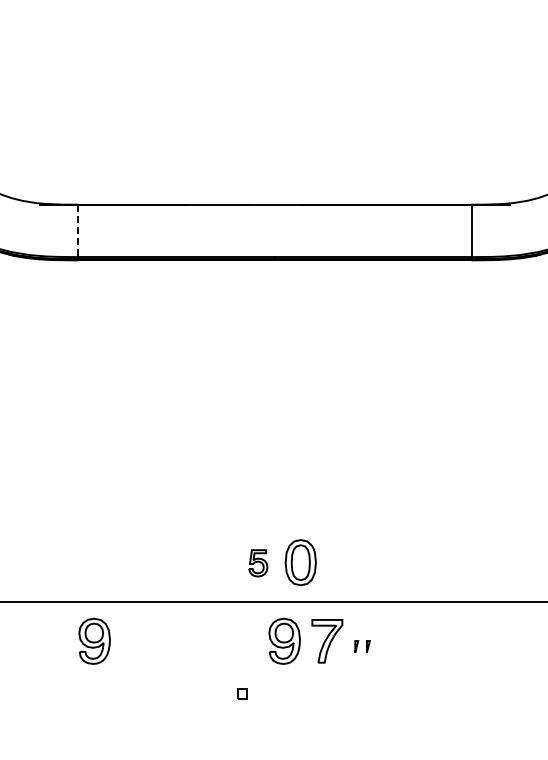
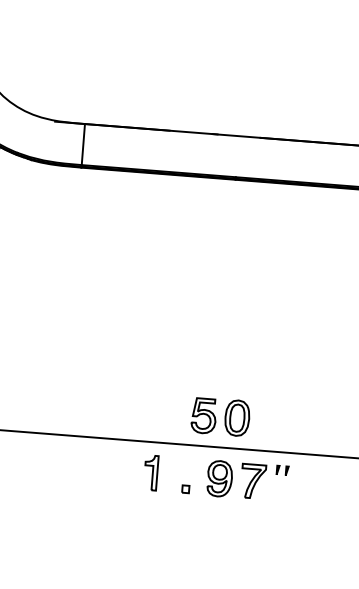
line: (78, 231) -> (83, 145), dashed -> solid
part: (258, 563) -> (204, 416), size x1.67
part: (94, 640) -> (70, 466), removed
part: (196, 640) -> (150, 472), added
part: (362, 646) -> (282, 470), moved
part: (242, 693) -> (185, 488), moved

